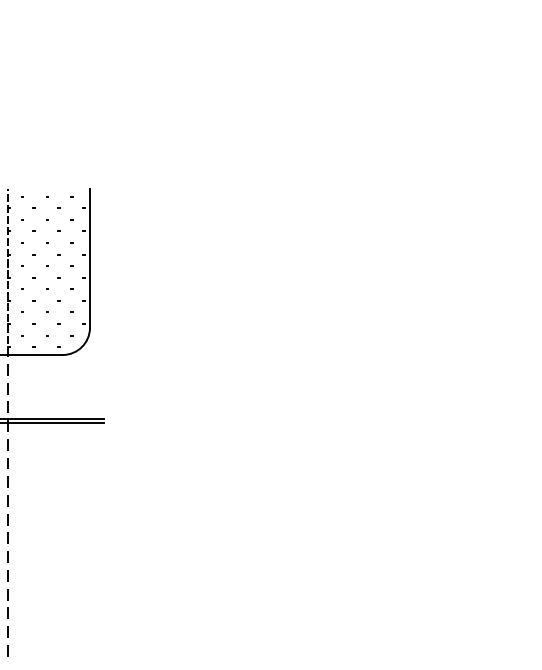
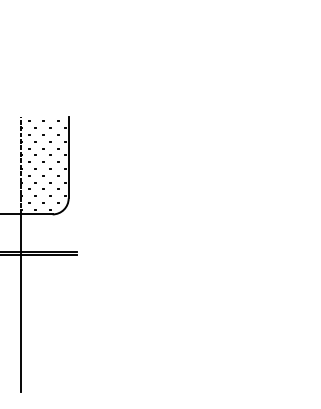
line: (7, 506) -> (20, 303), dashed -> solid

